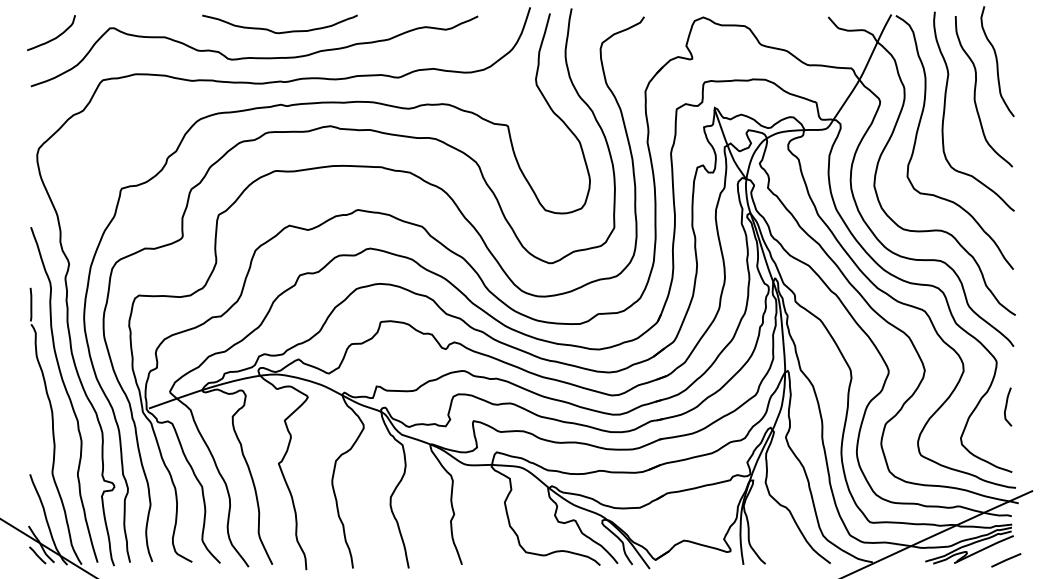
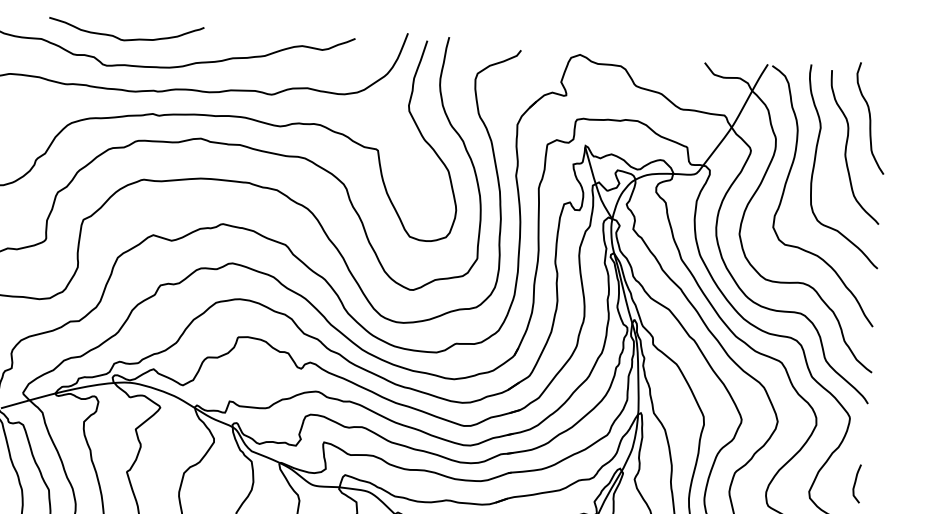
curve: (282, 31) -> (128, 38), moved
curve: (1007, 405) -> (856, 482), moved

